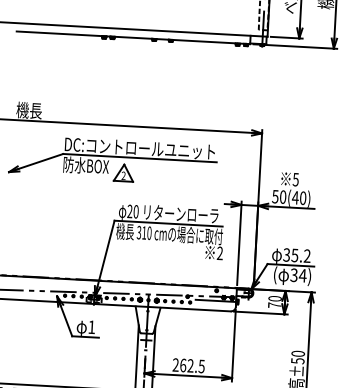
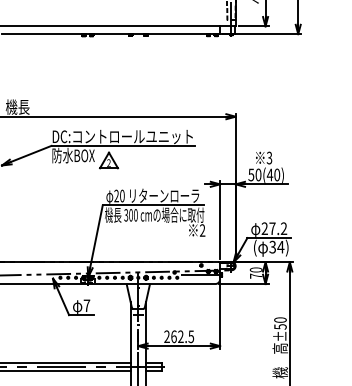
text: (295, 179) -> (269, 157), 5 -> 3
text: (143, 233) -> (130, 215), 310 -> 300
text: (290, 255) -> (268, 228), 35.2 -> 27.2
text: (91, 326) -> (86, 305), 1 -> 7

